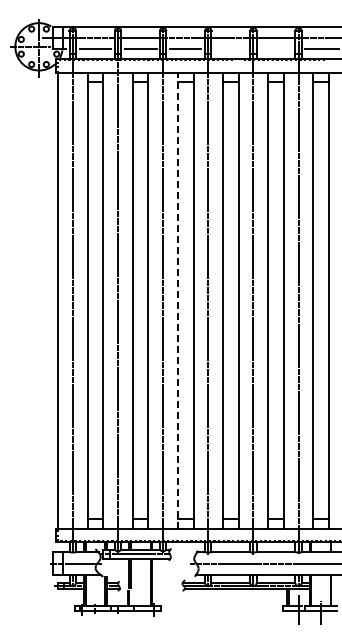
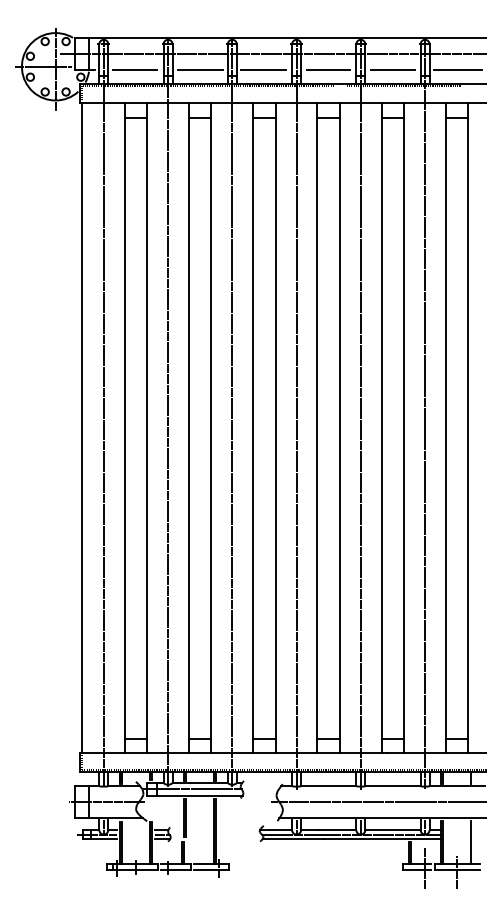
line: (230, 49) -> (328, 70), added
line: (275, 49) -> (392, 70), added
line: (177, 300) -> (252, 427), dashed -> solid

